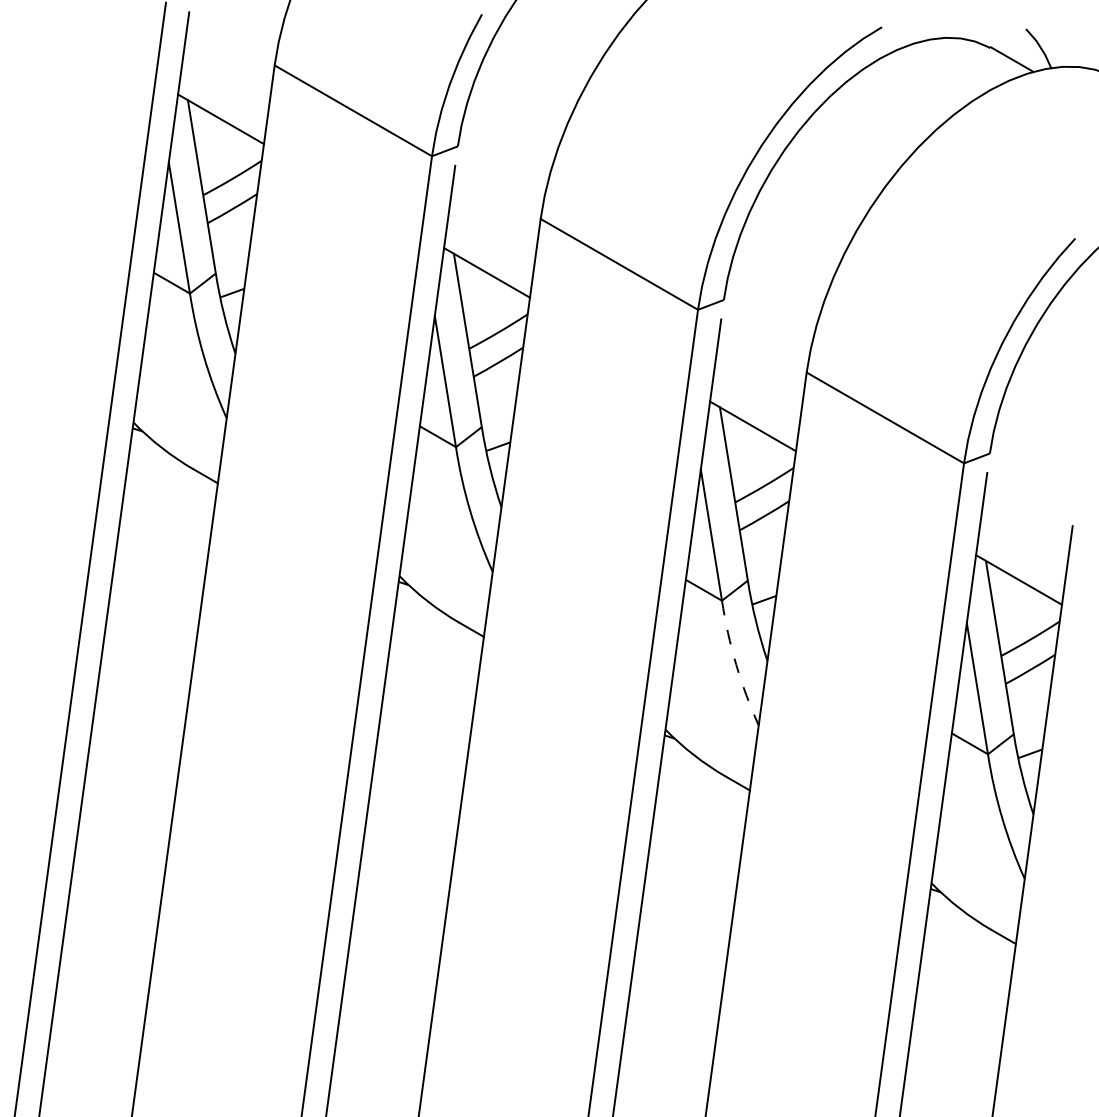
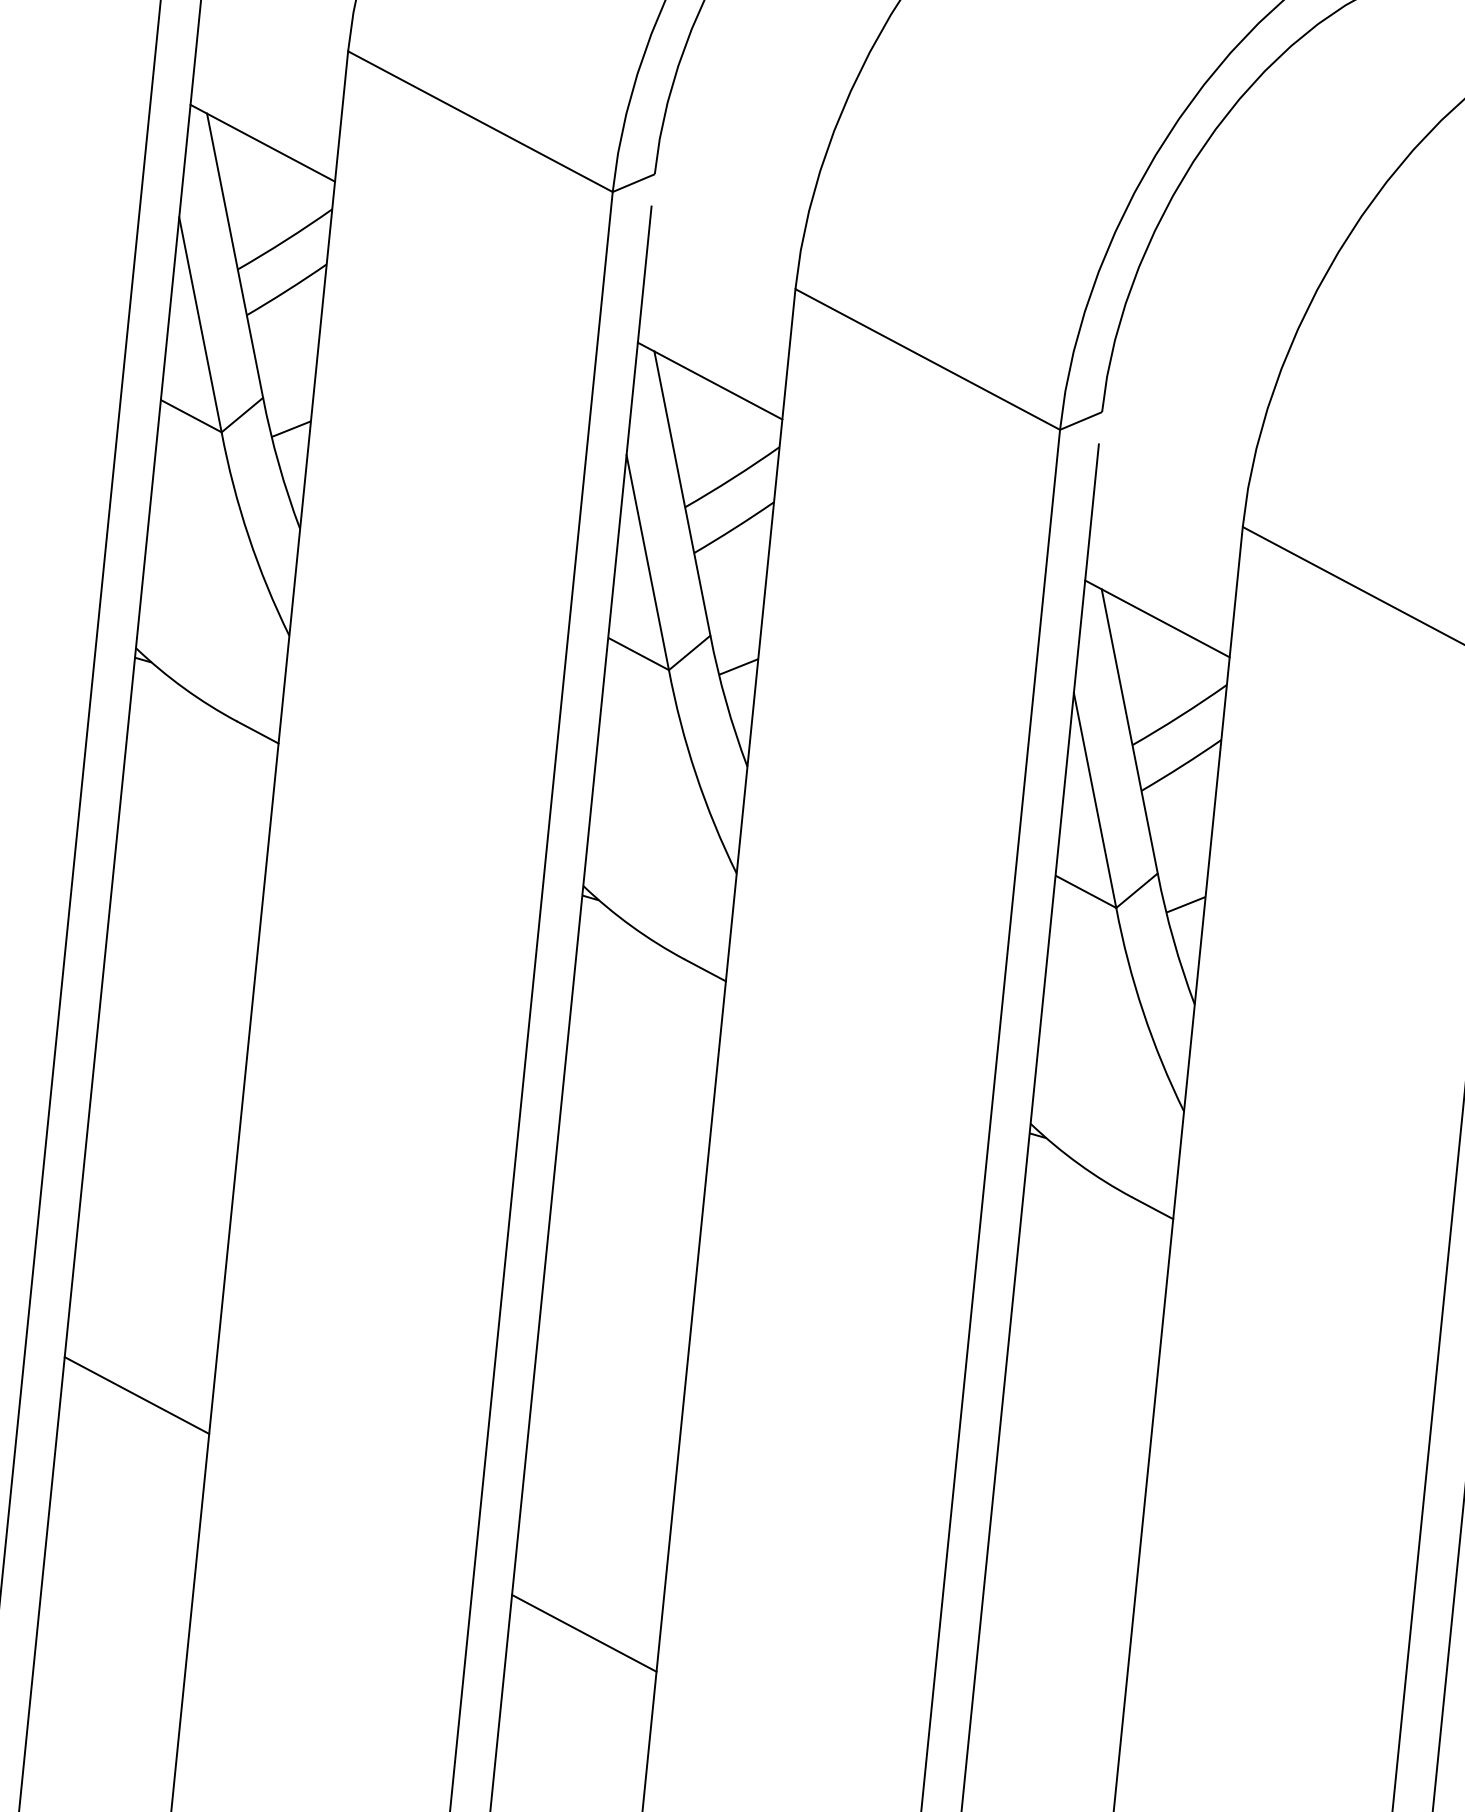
arc: (736, 664) -> (1143, 1012), dashed -> solid
line: (118, 875) -> (137, 1395), added
line: (384, 1028) -> (584, 1632), added

